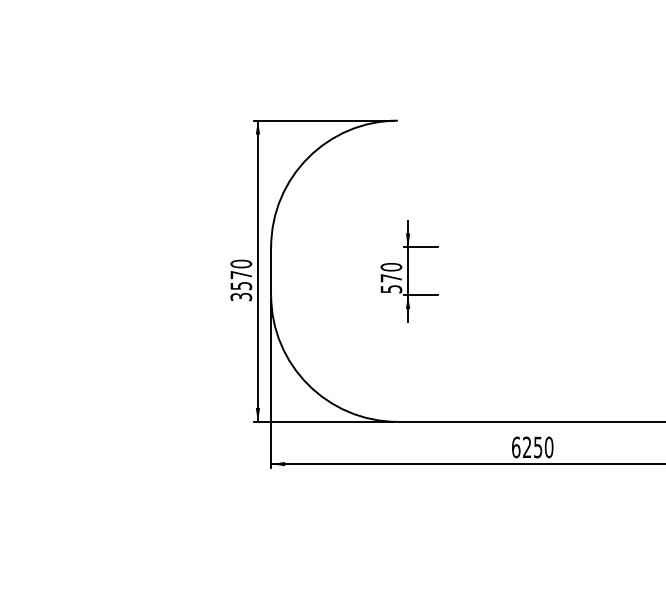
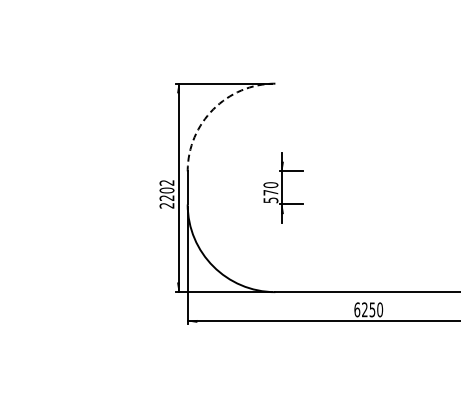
arc: (308, 157) -> (213, 109), solid -> dashed
text: (240, 280) -> (166, 194), 3570 -> 2202

